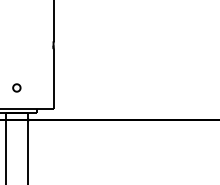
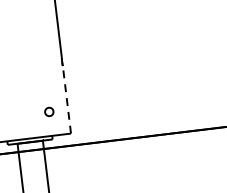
line: (53, 78) -> (66, 99), solid -> dashed
part: (16, 87) -> (48, 111), moved

